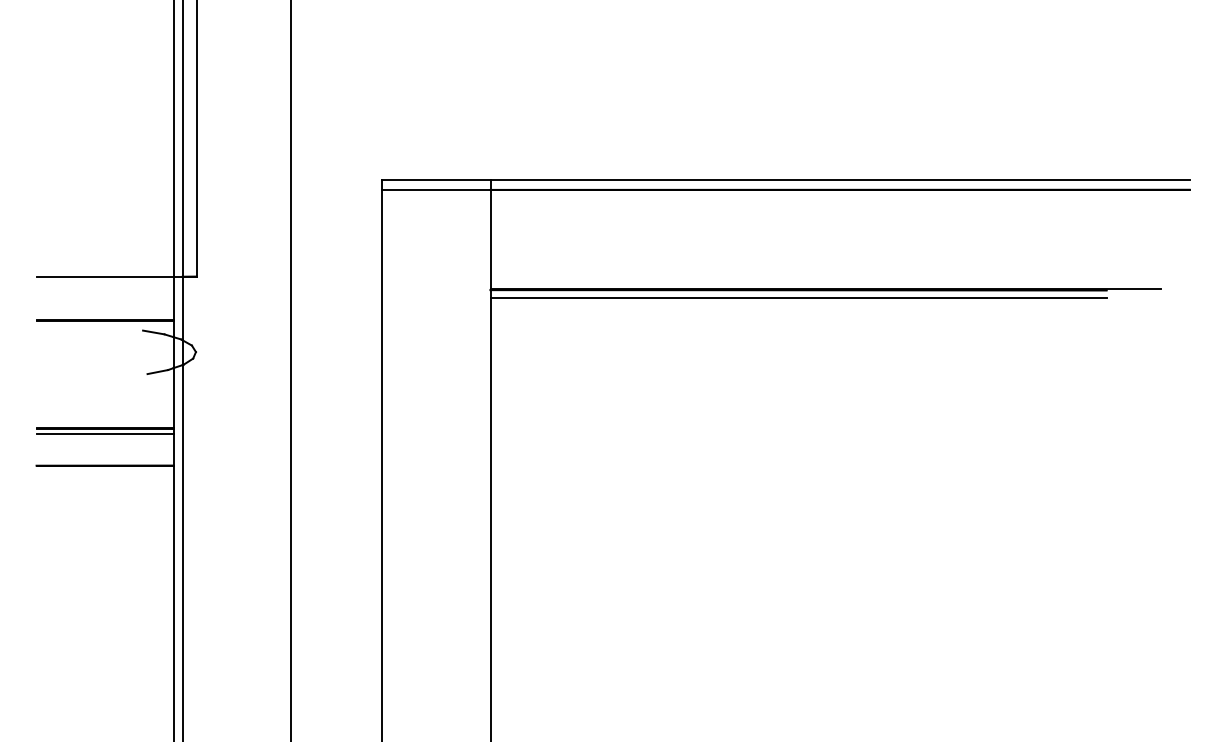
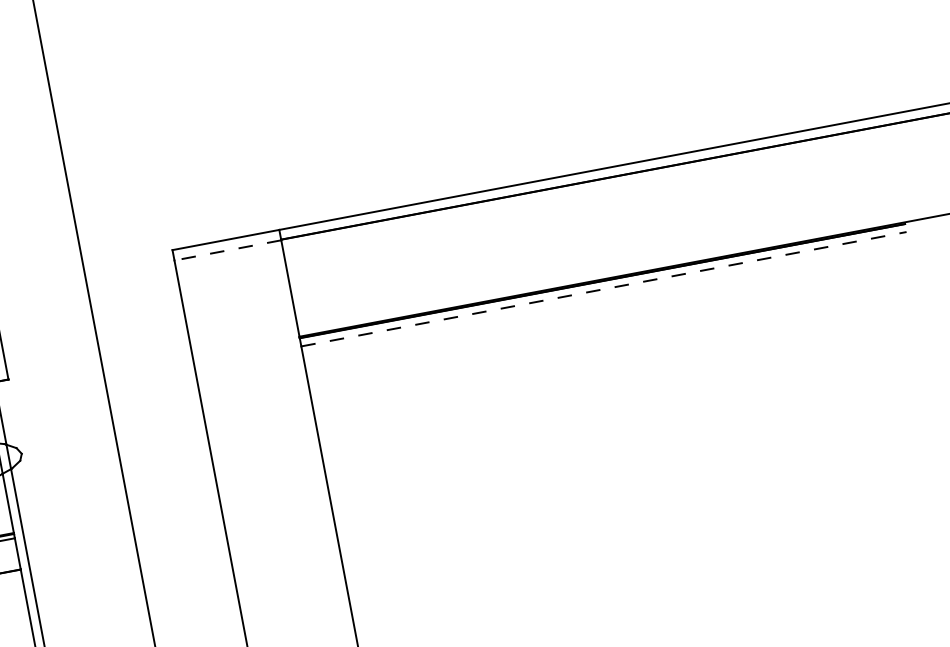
line: (435, 190) -> (227, 250), solid -> dashed
line: (798, 298) -> (603, 289), solid -> dashed

